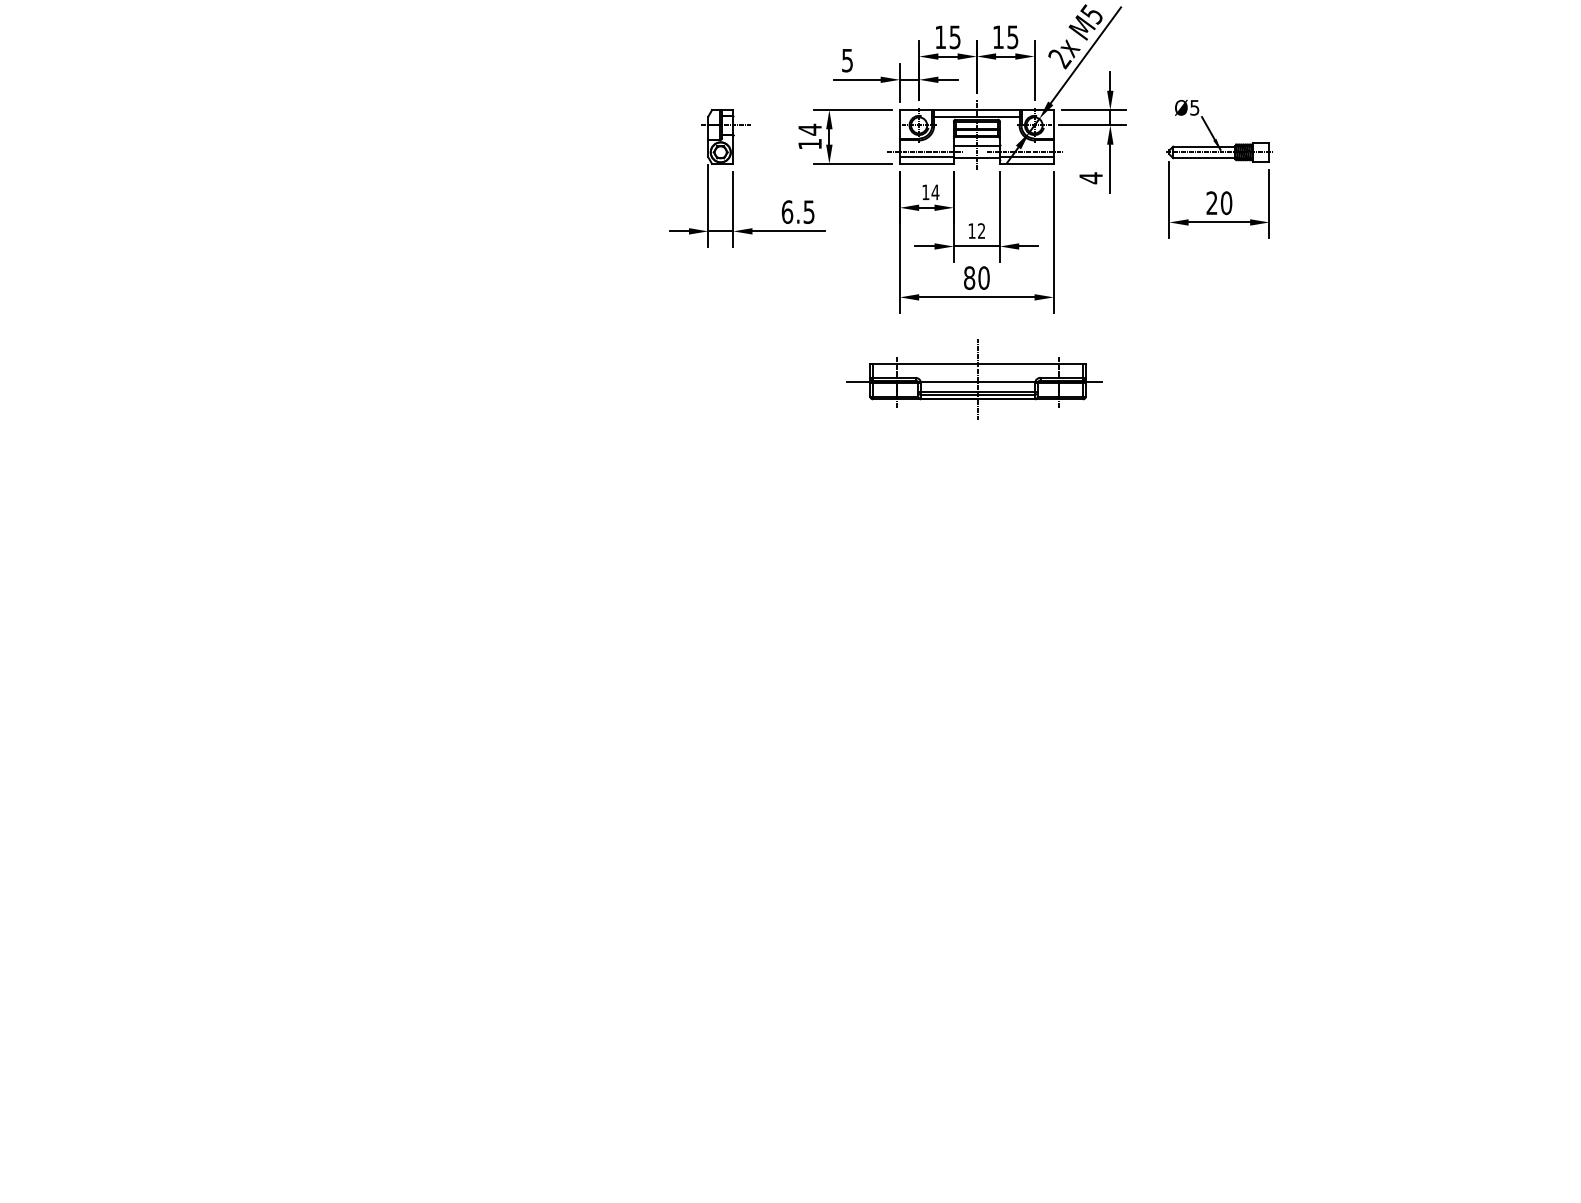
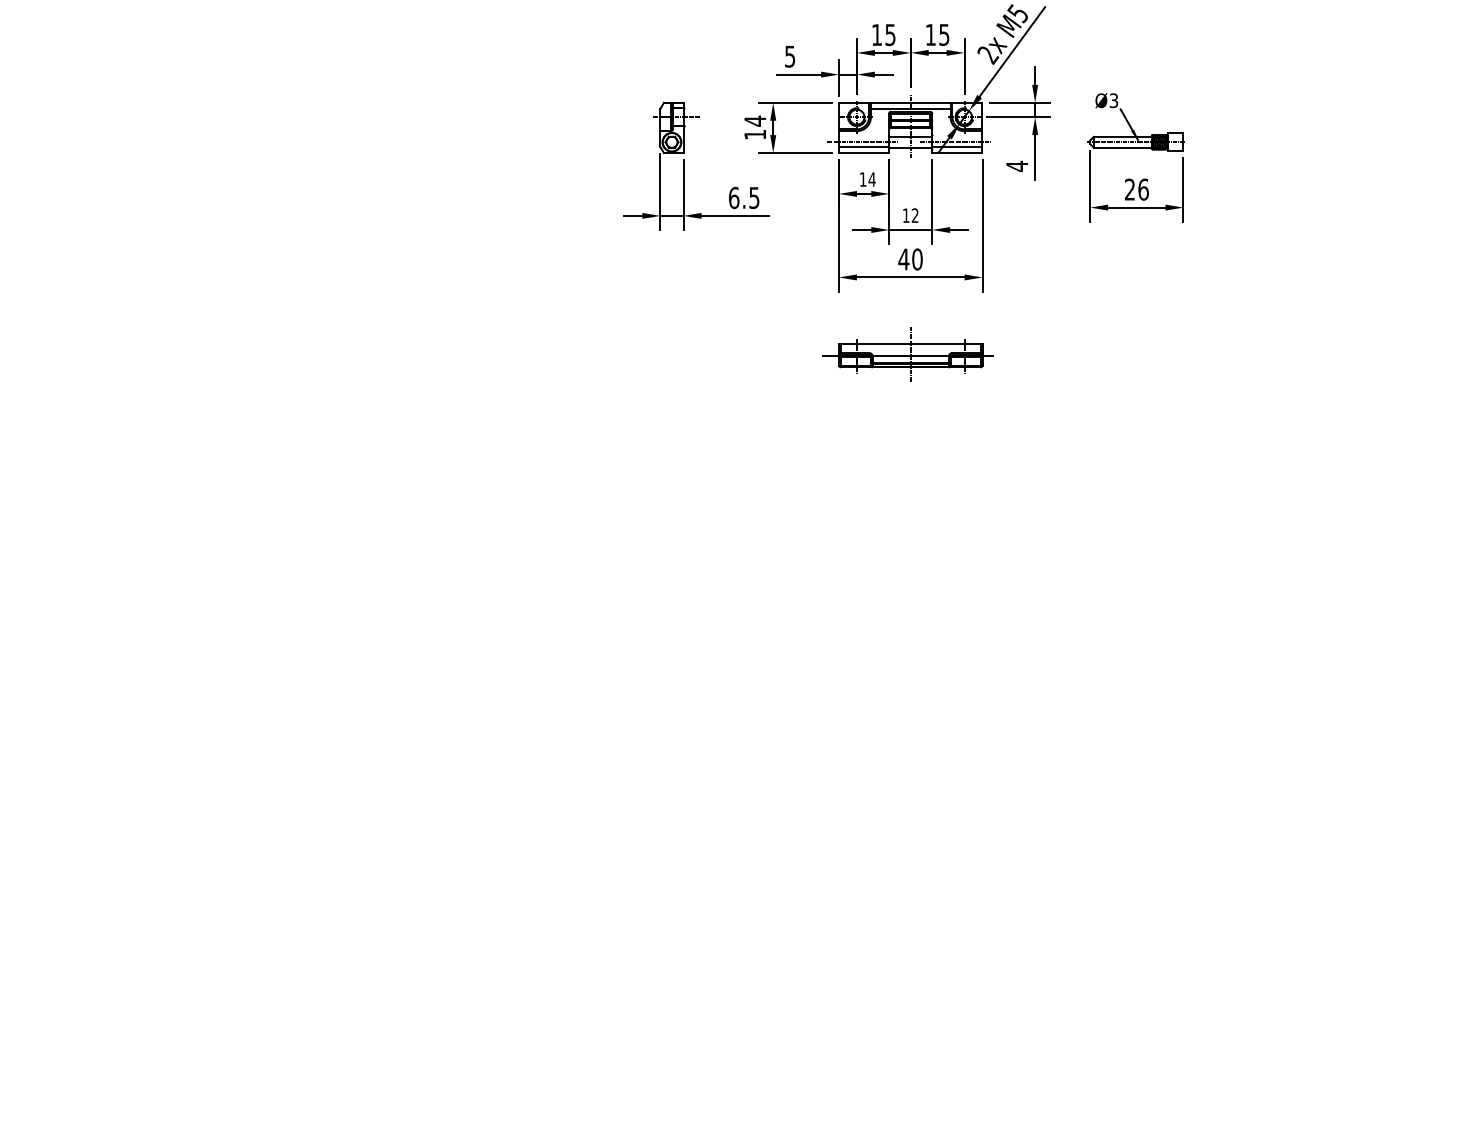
text: (1195, 107) -> (1114, 100), Ø5 -> Ø3
text: (1226, 203) -> (1143, 189), 20 -> 26
text: (969, 278) -> (903, 259), 80 -> 40
part: (973, 380) -> (907, 354), size x0.71

